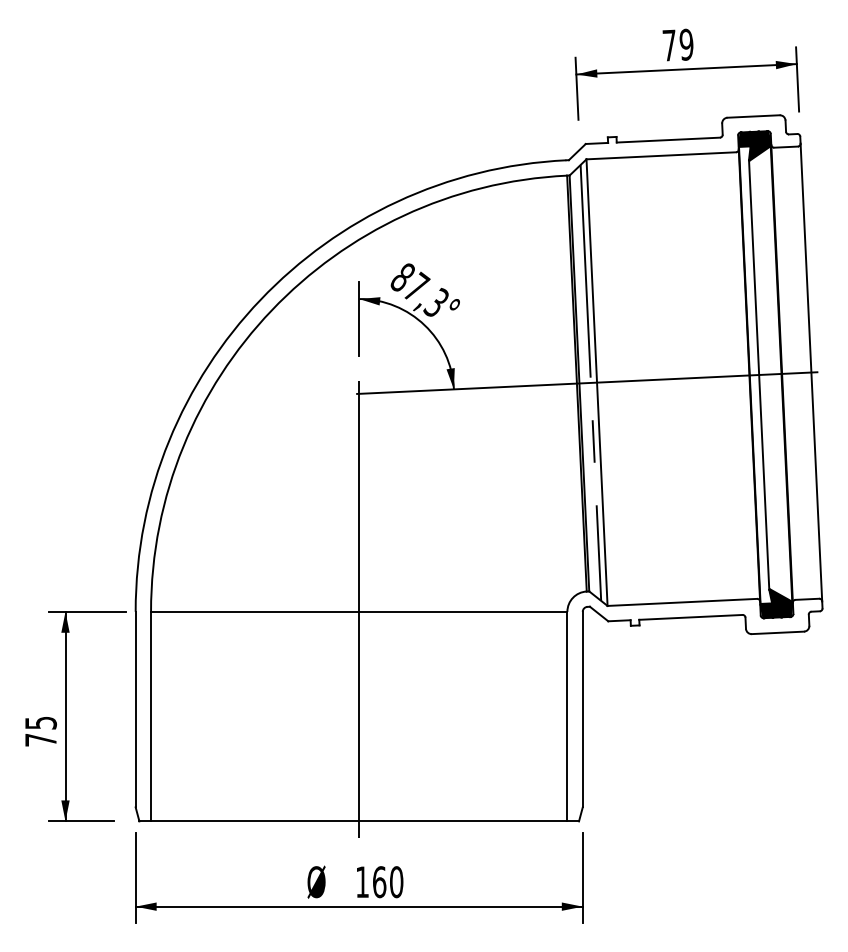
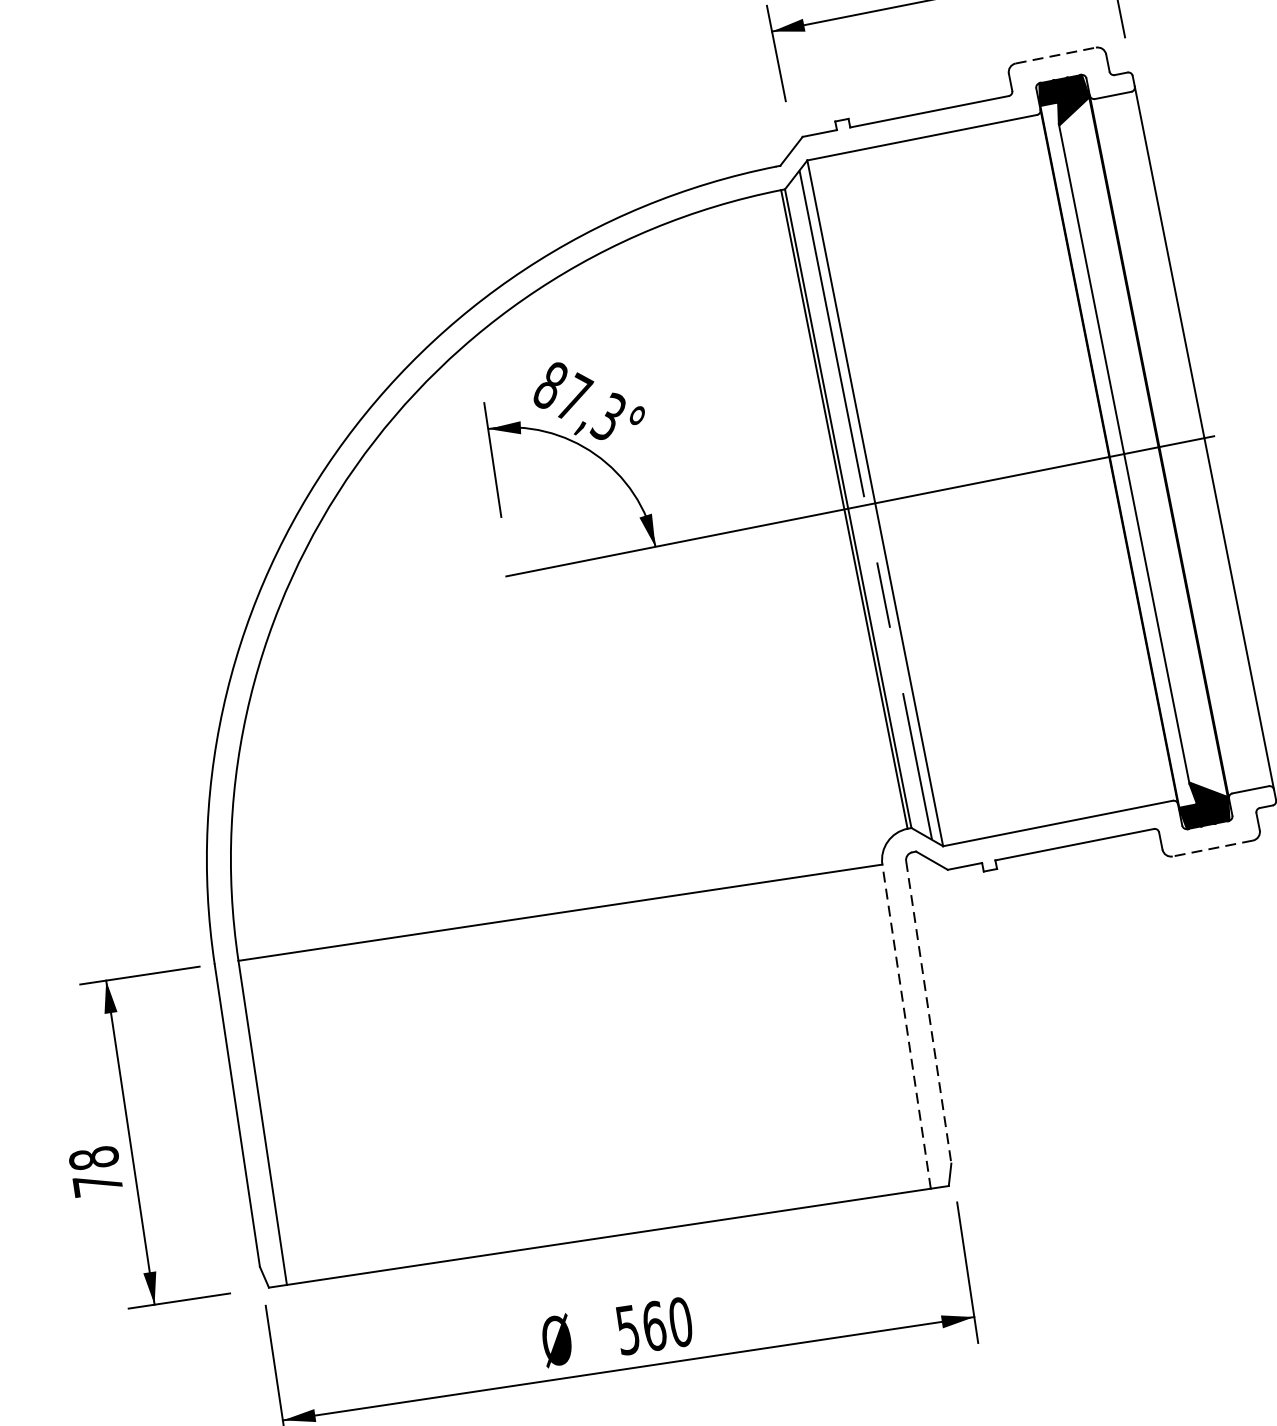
line: (754, 116) -> (1057, 55), solid -> dashed
line: (359, 609) -> (560, 909), removed
line: (777, 632) -> (1212, 848), solid -> dashed
line: (582, 709) -> (928, 1012), solid -> dashed
line: (567, 716) -> (906, 1026), solid -> dashed
text: (41, 722) -> (94, 1157), 75 -> 78
text: (362, 882) -> (628, 1330), 160 -> 560

